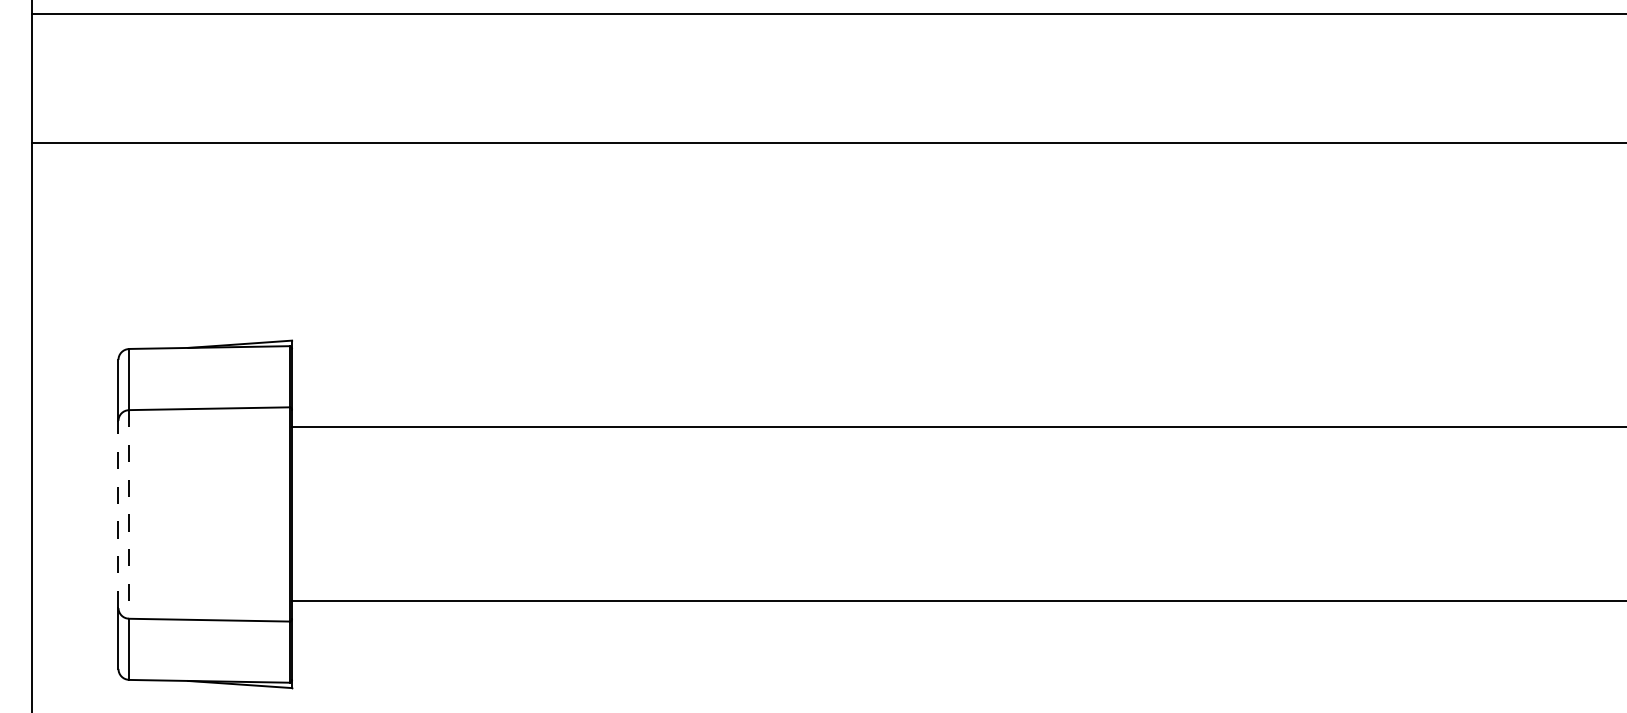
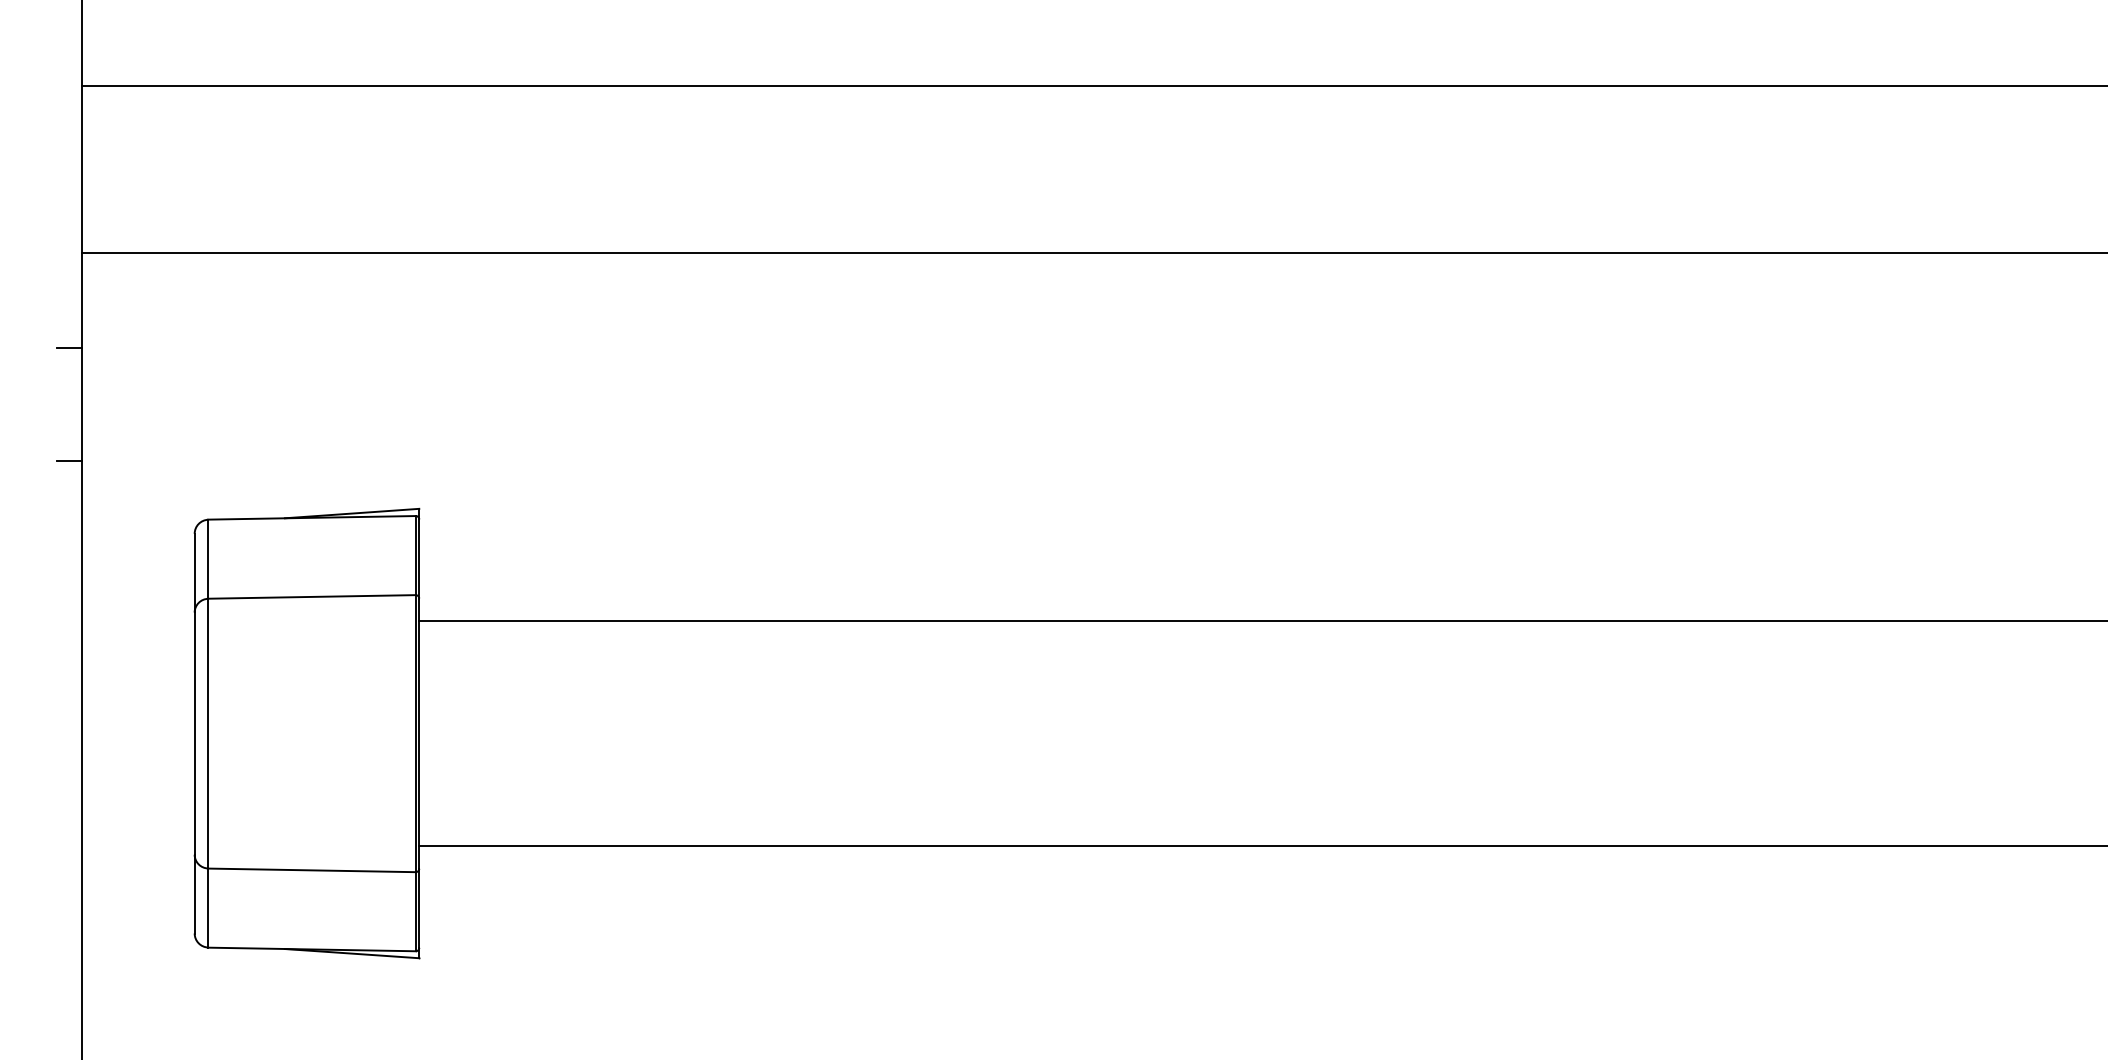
line: (21, 216) -> (69, 348), added
line: (21, 303) -> (69, 460), added
line: (118, 514) -> (194, 733), dashed -> solid
line: (129, 514) -> (208, 733), dashed -> solid

